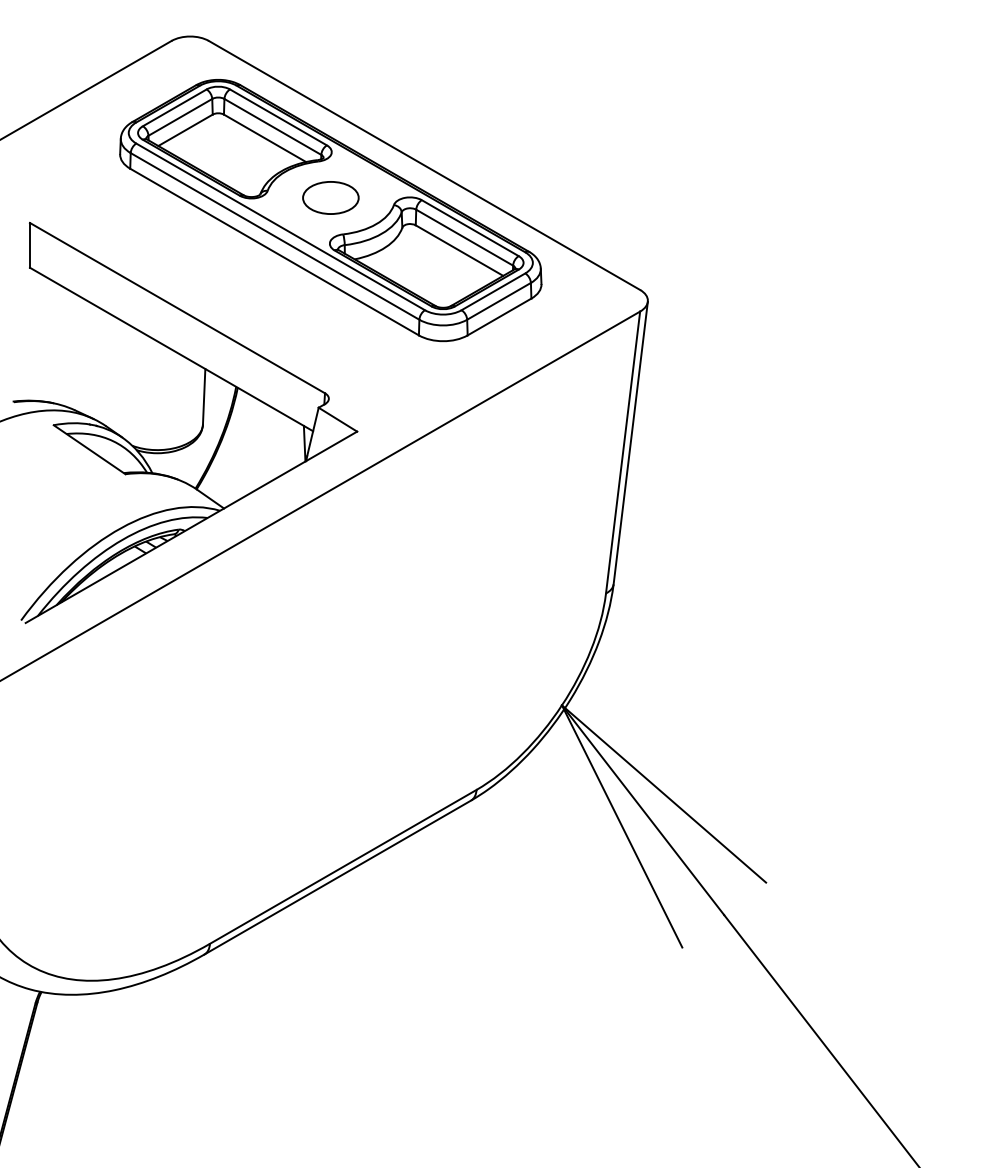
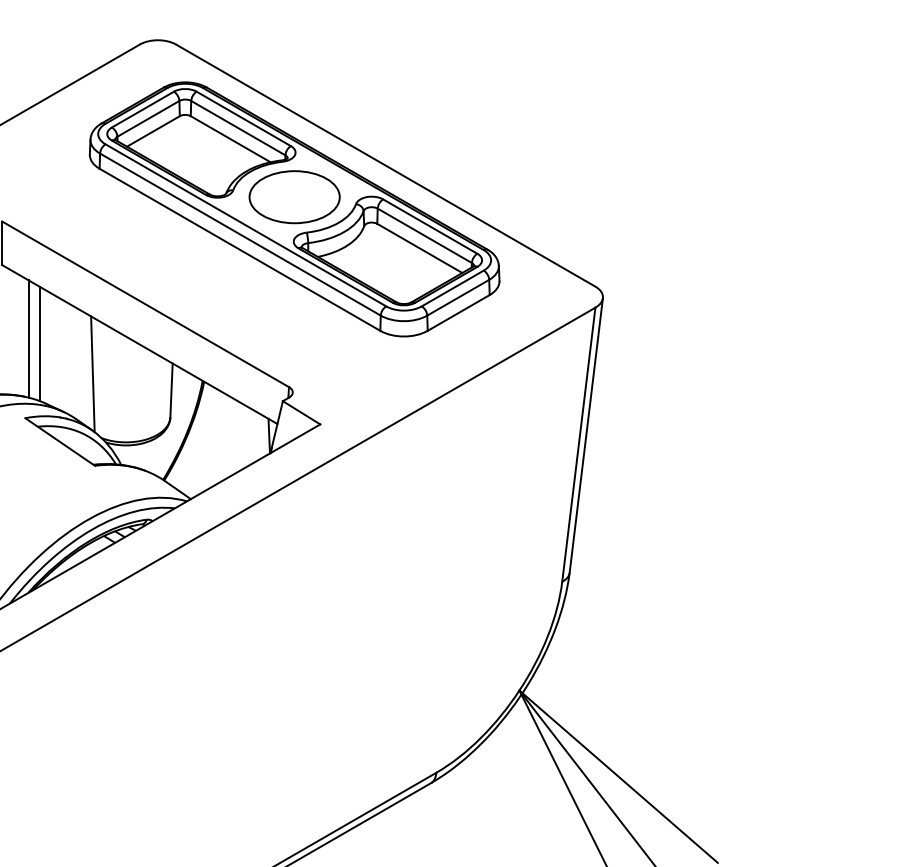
part: (330, 197) -> (294, 196), size x1.67
line: (57, 343) -> (28, 338), added
line: (68, 348) -> (39, 343), added
line: (123, 379) -> (93, 373), added

